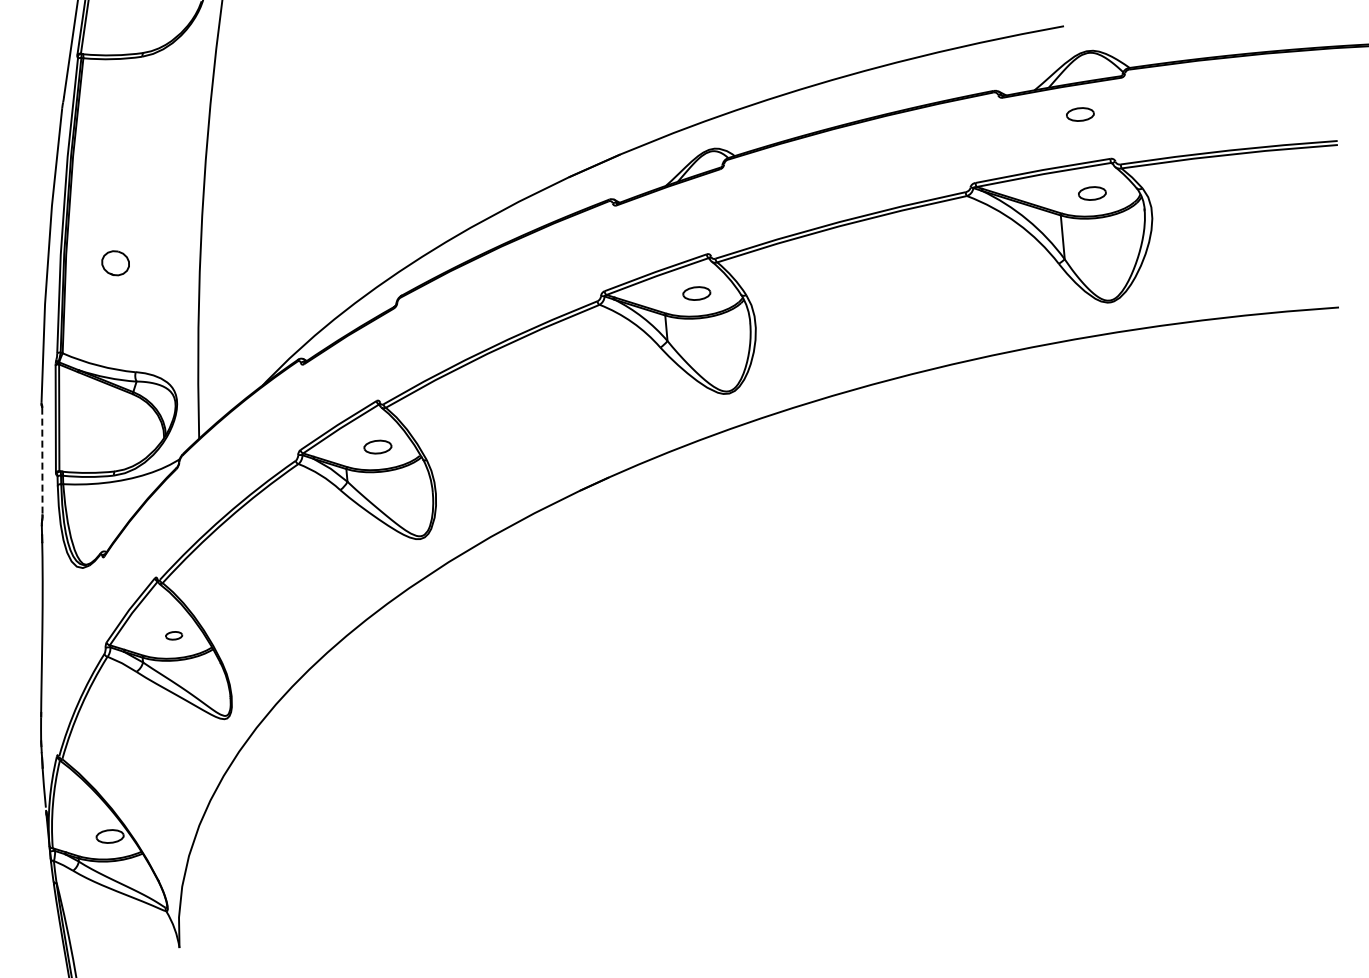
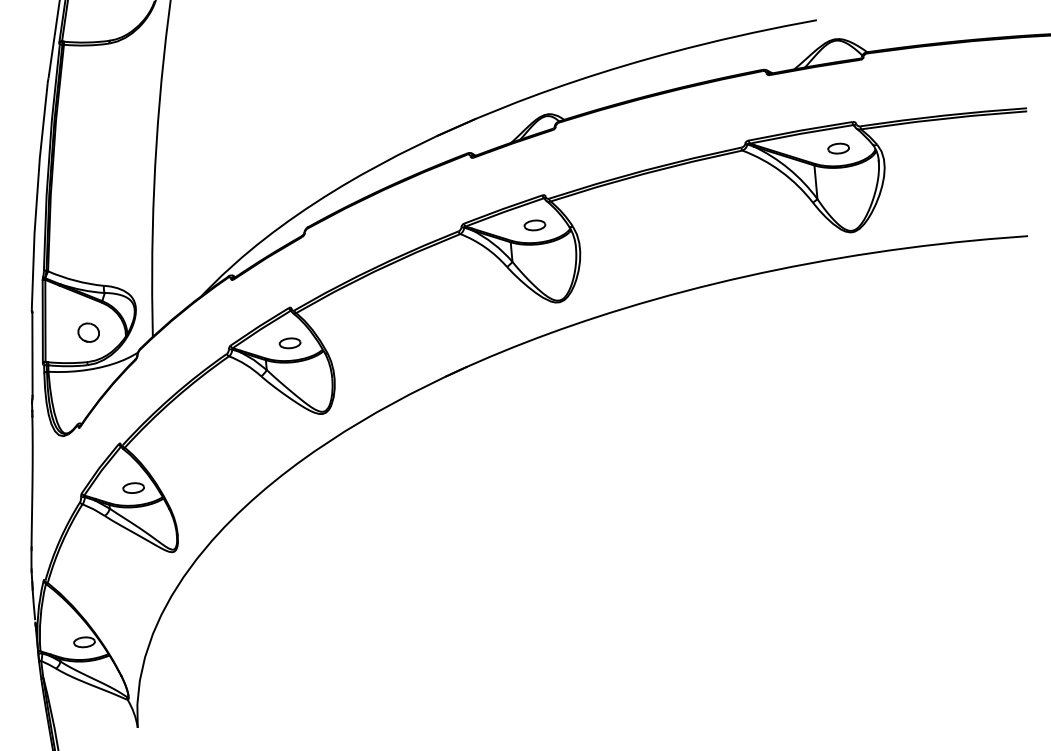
part: (1080, 114) -> (829, 87), removed
part: (115, 263) -> (88, 332), moved
line: (42, 461) -> (32, 354), dashed -> solid
part: (173, 635) -> (133, 487), size x1.67

